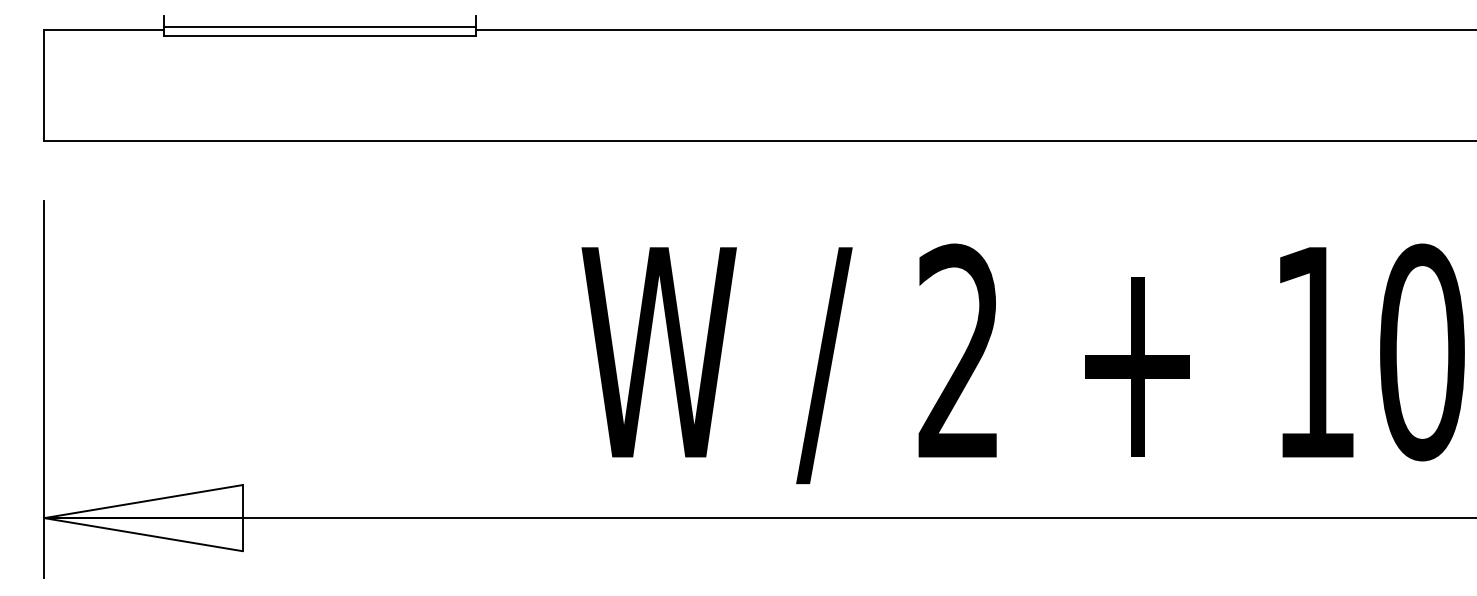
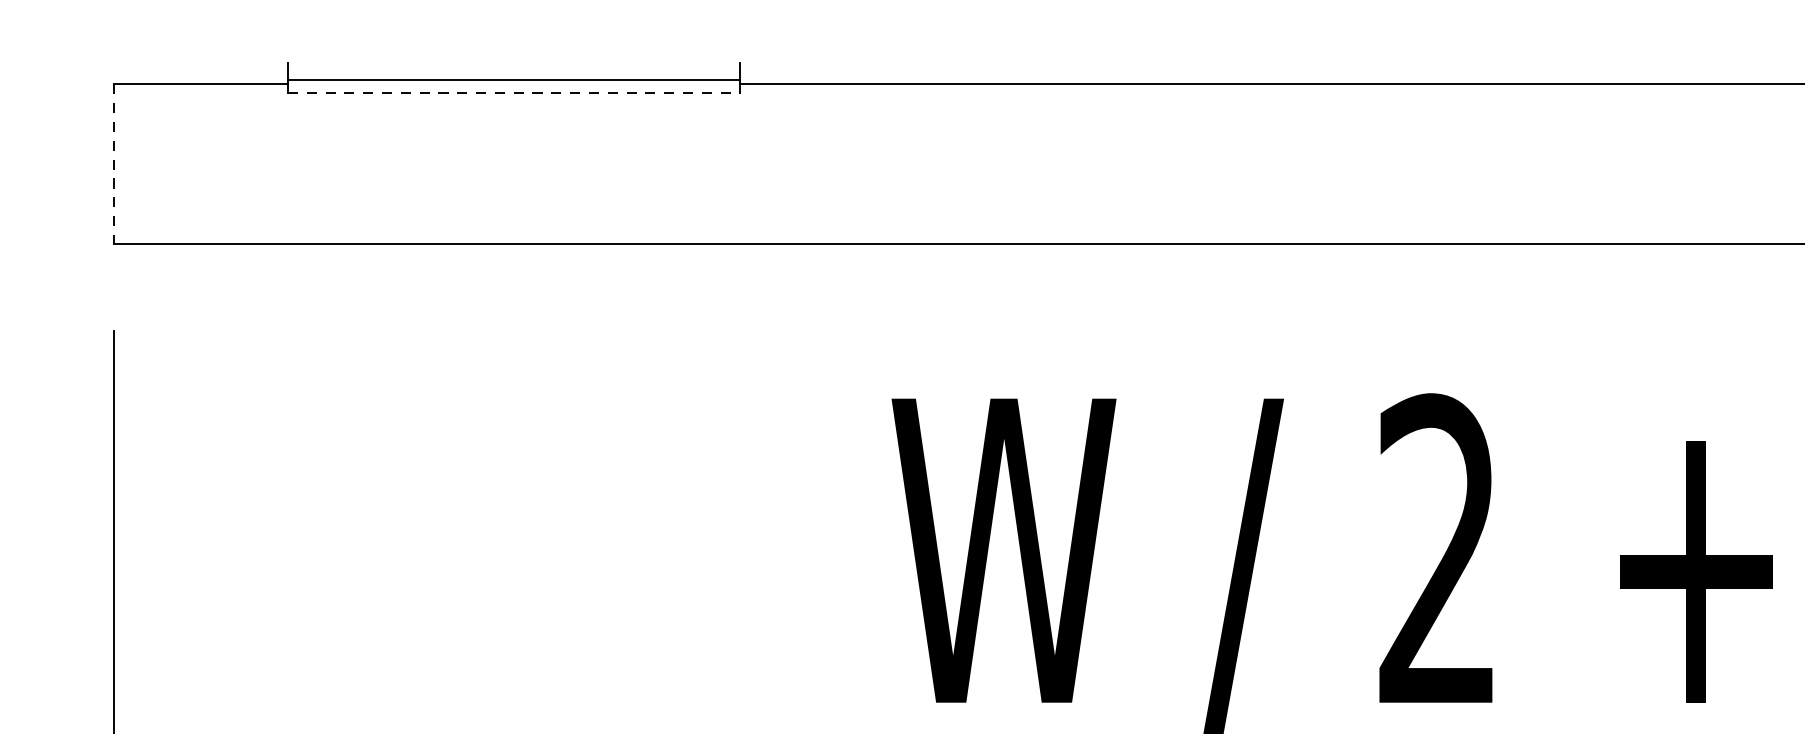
line: (320, 36) -> (513, 93), solid -> dashed
line: (44, 85) -> (114, 164), solid -> dashed

